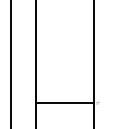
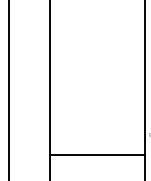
line: (64, 103) -> (96, 155), moved

